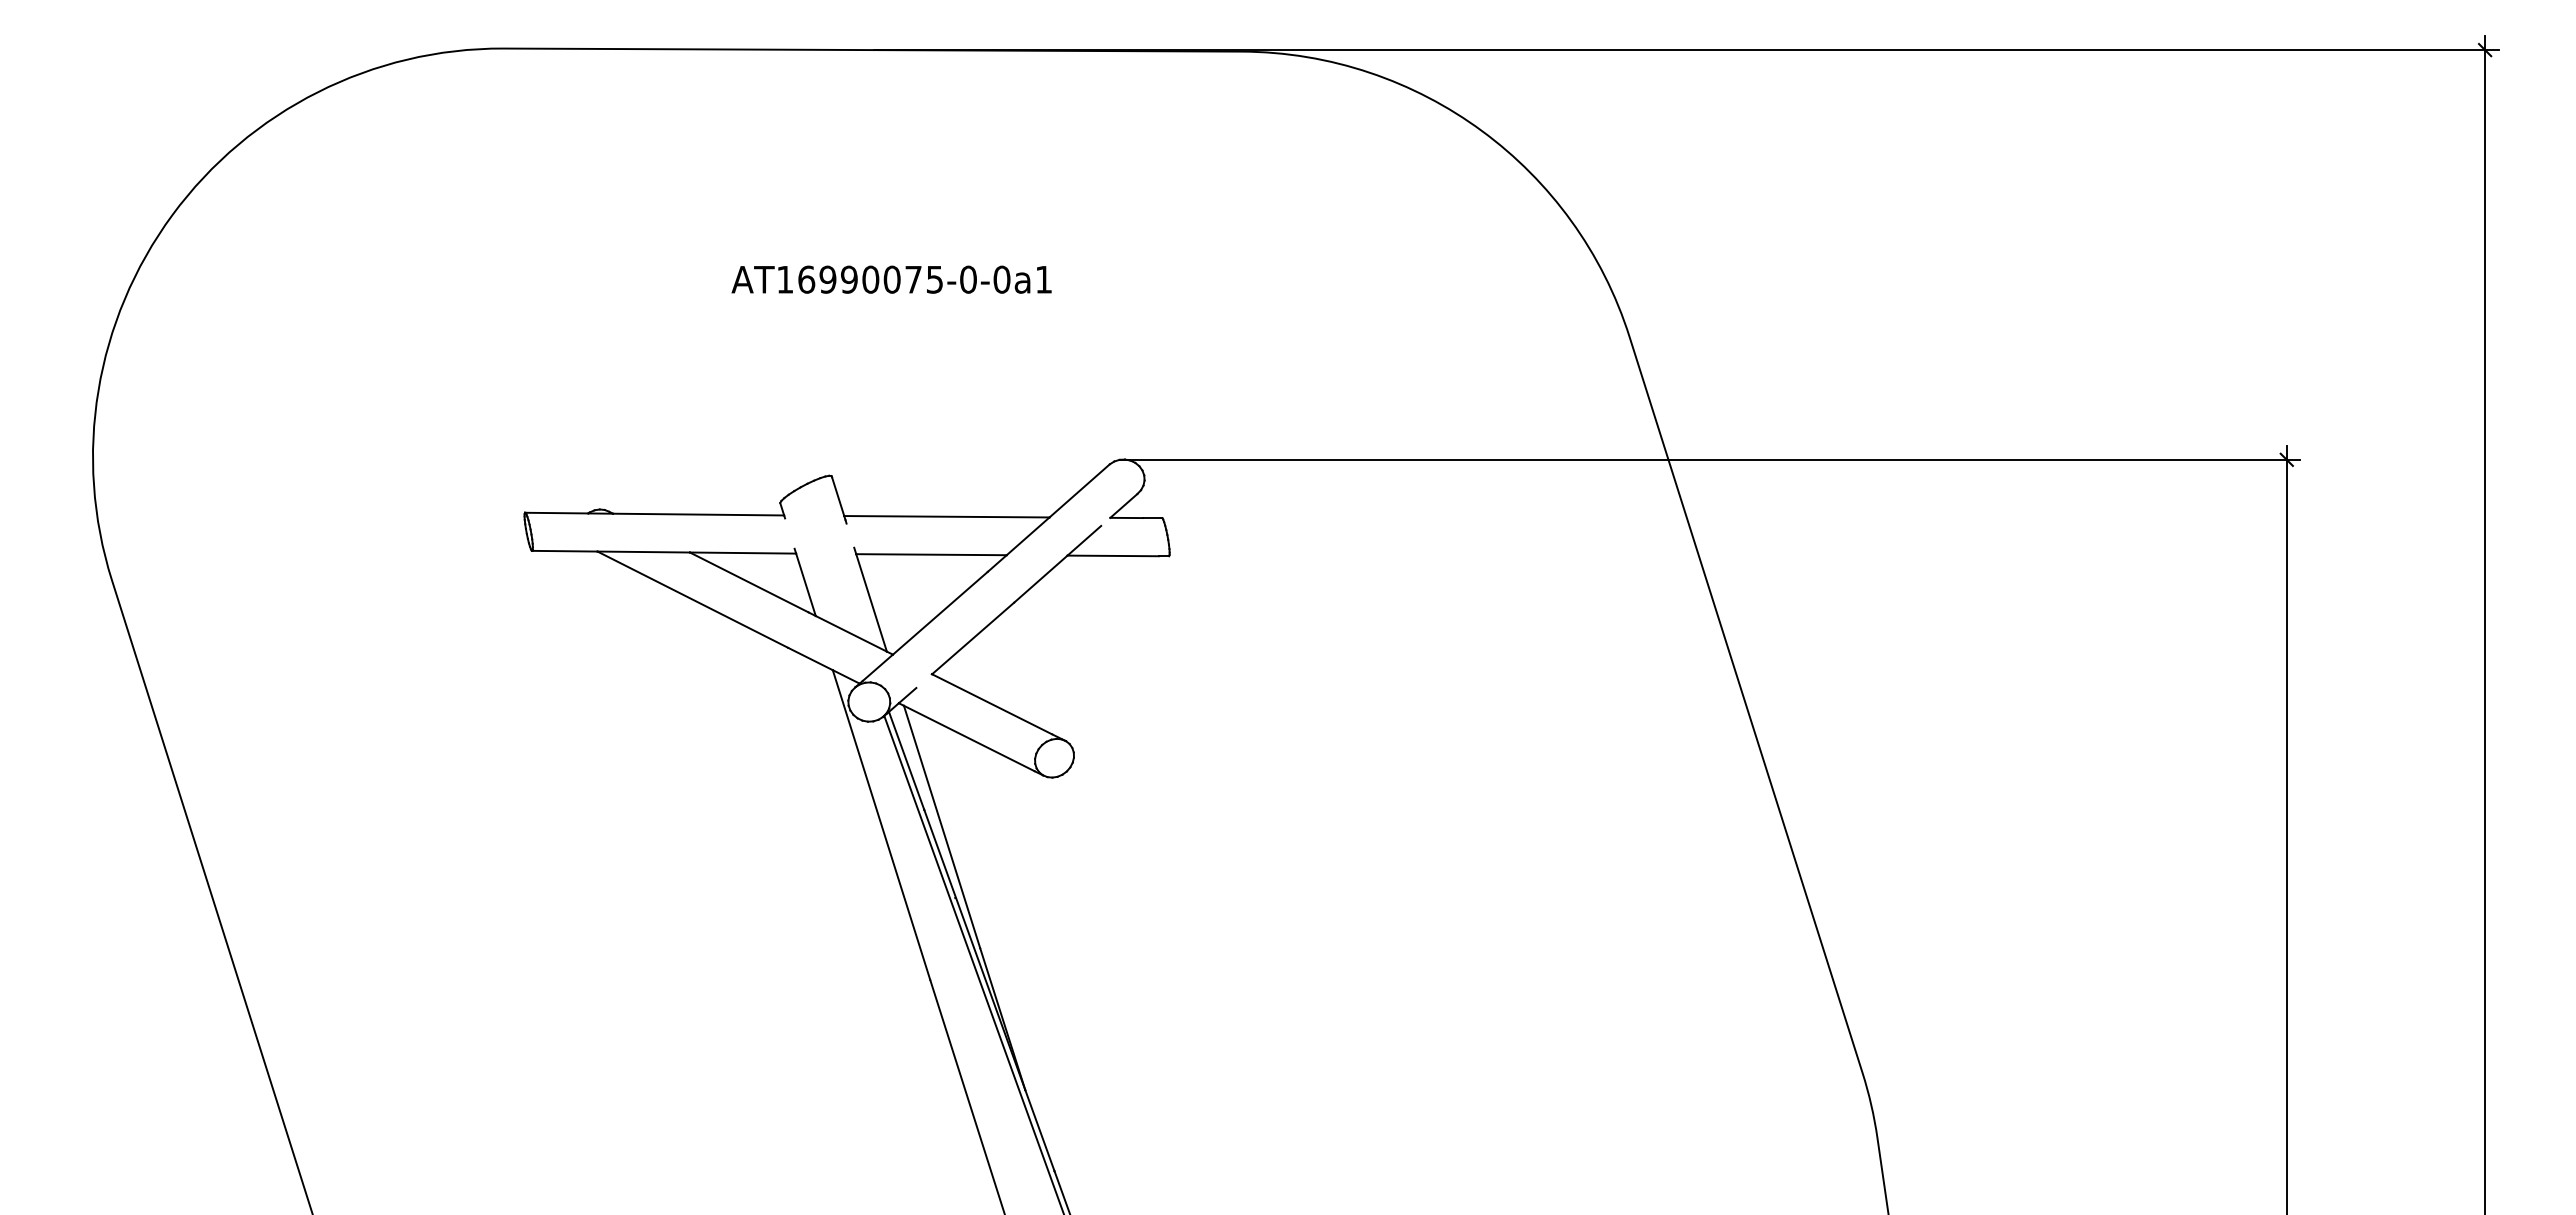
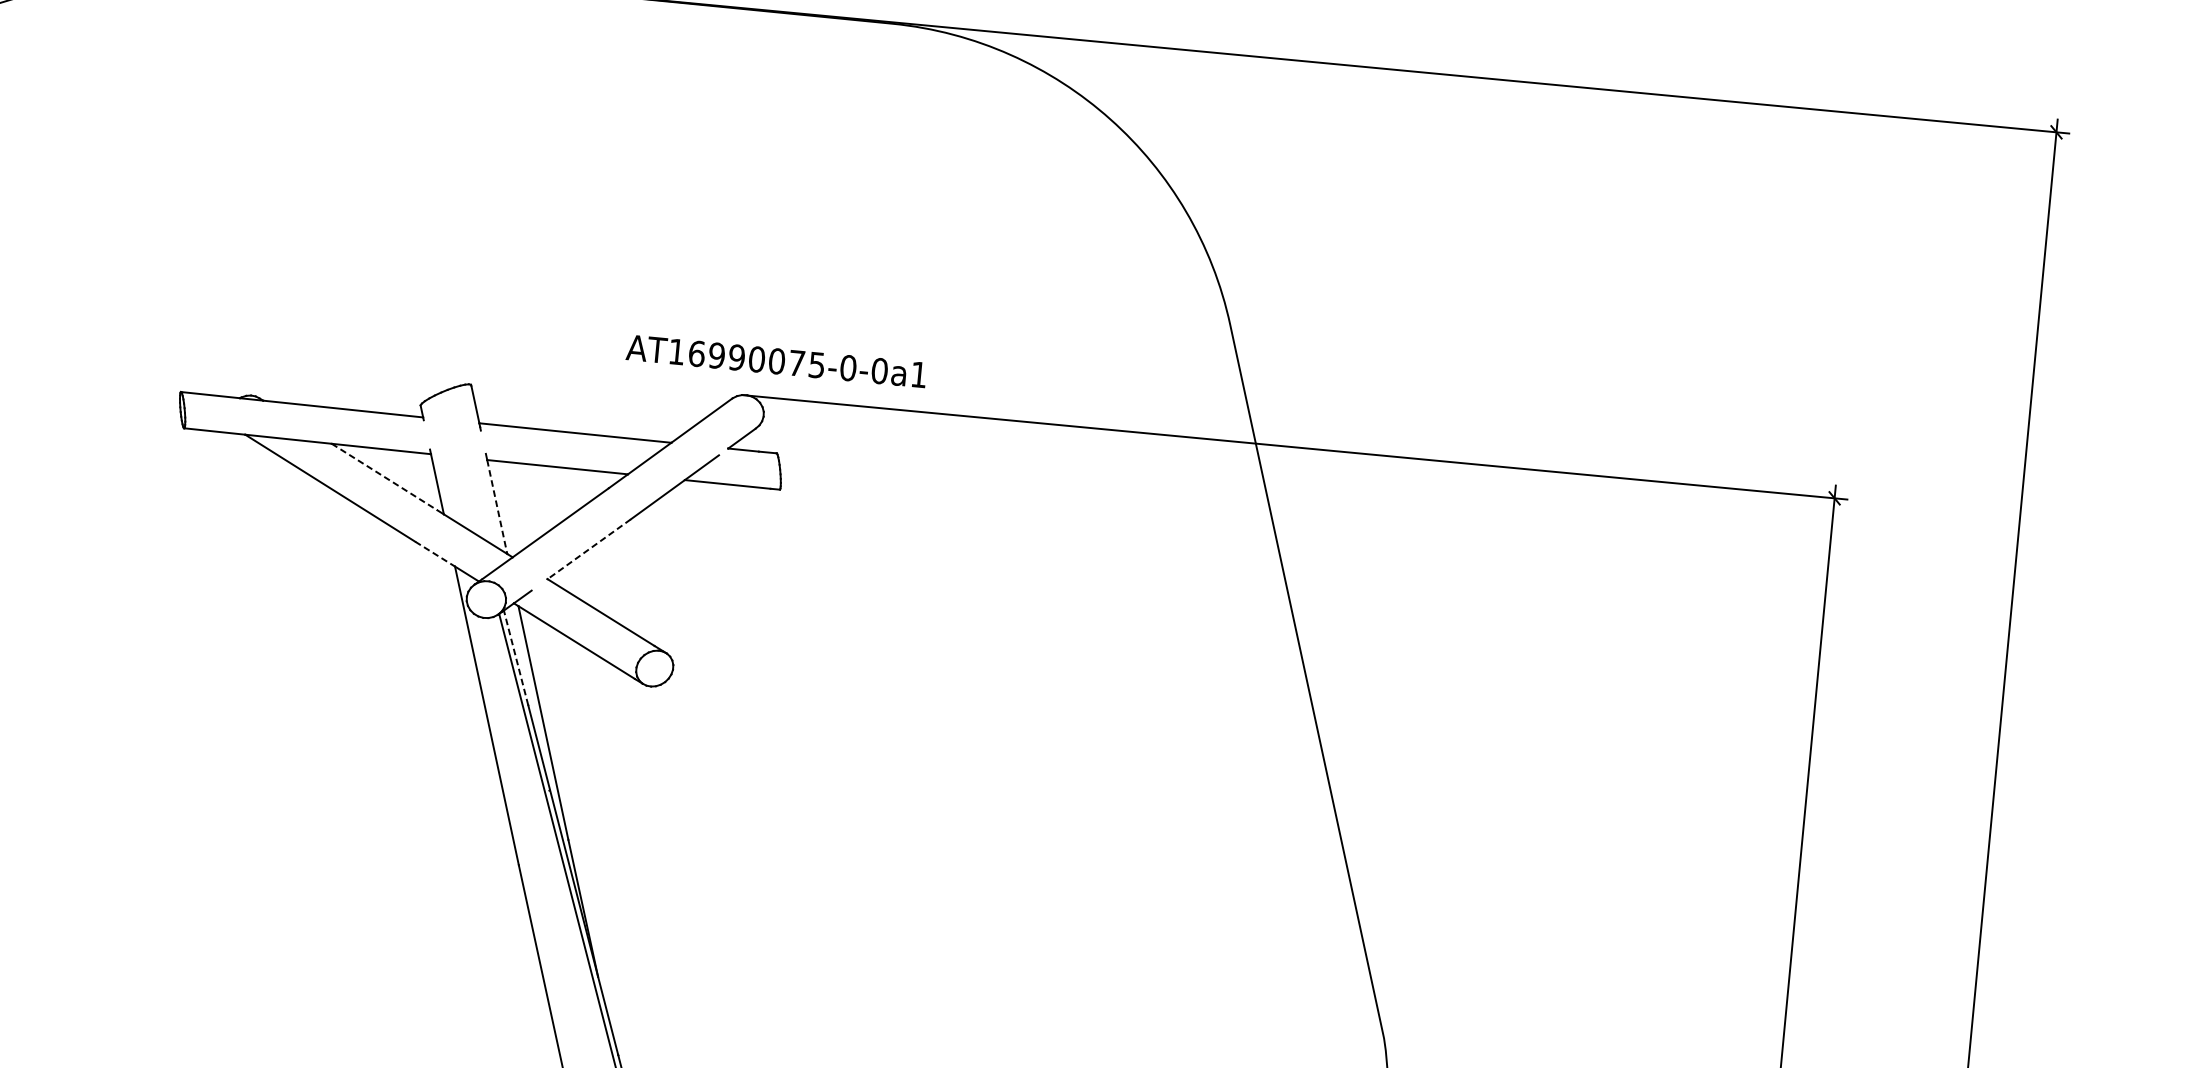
text: (891, 279) -> (776, 361), moved
line: (749, 582) -> (384, 477), solid -> dashed
line: (871, 603) -> (497, 507), solid -> dashed
line: (972, 638) -> (588, 549), solid -> dashed
line: (810, 659) -> (435, 554), solid -> dashed
line: (906, 760) -> (516, 657), solid -> dashed

